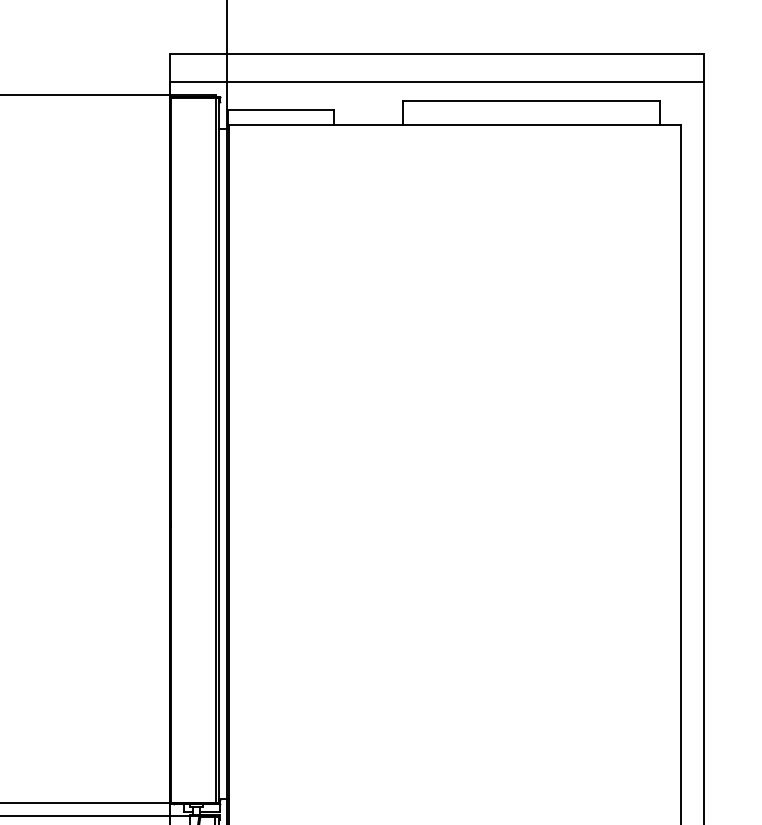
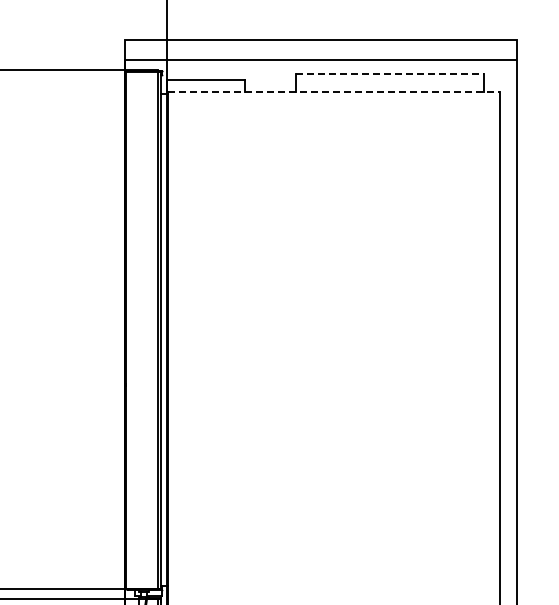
line: (532, 101) -> (390, 74), solid -> dashed
line: (454, 124) -> (333, 91), solid -> dashed

